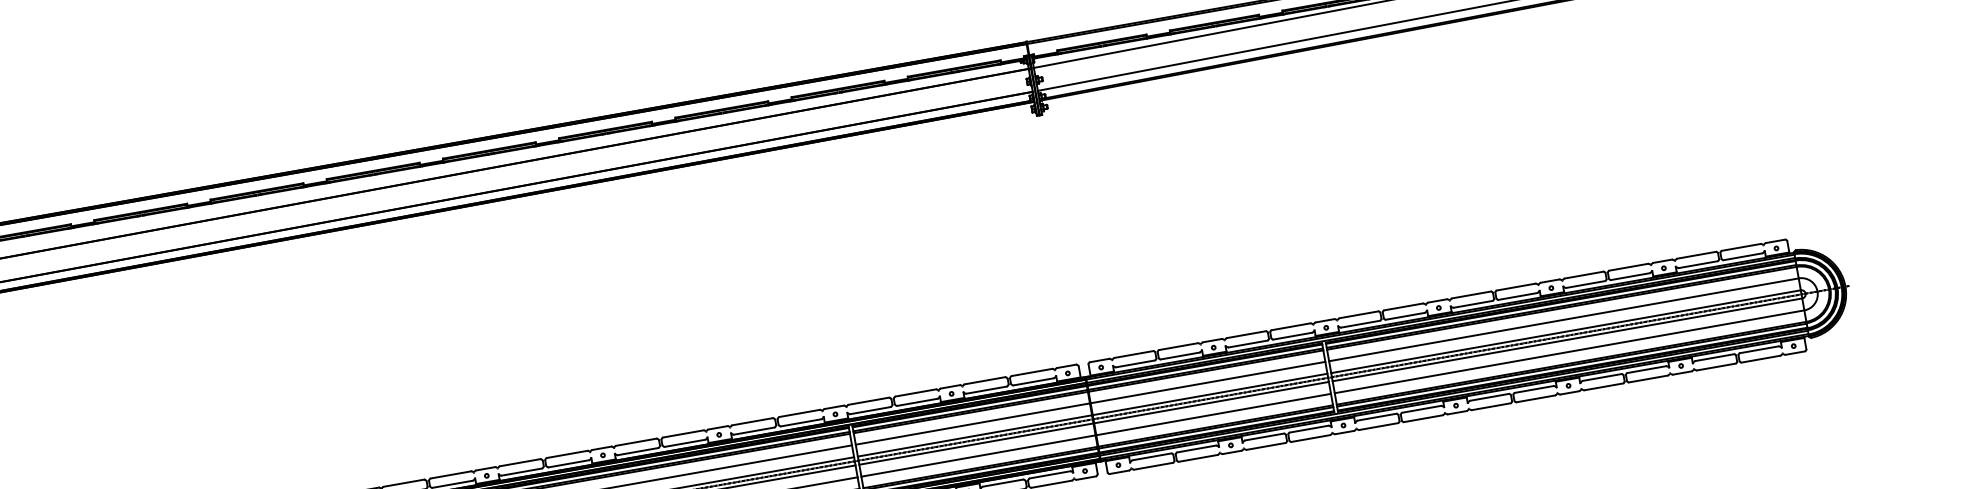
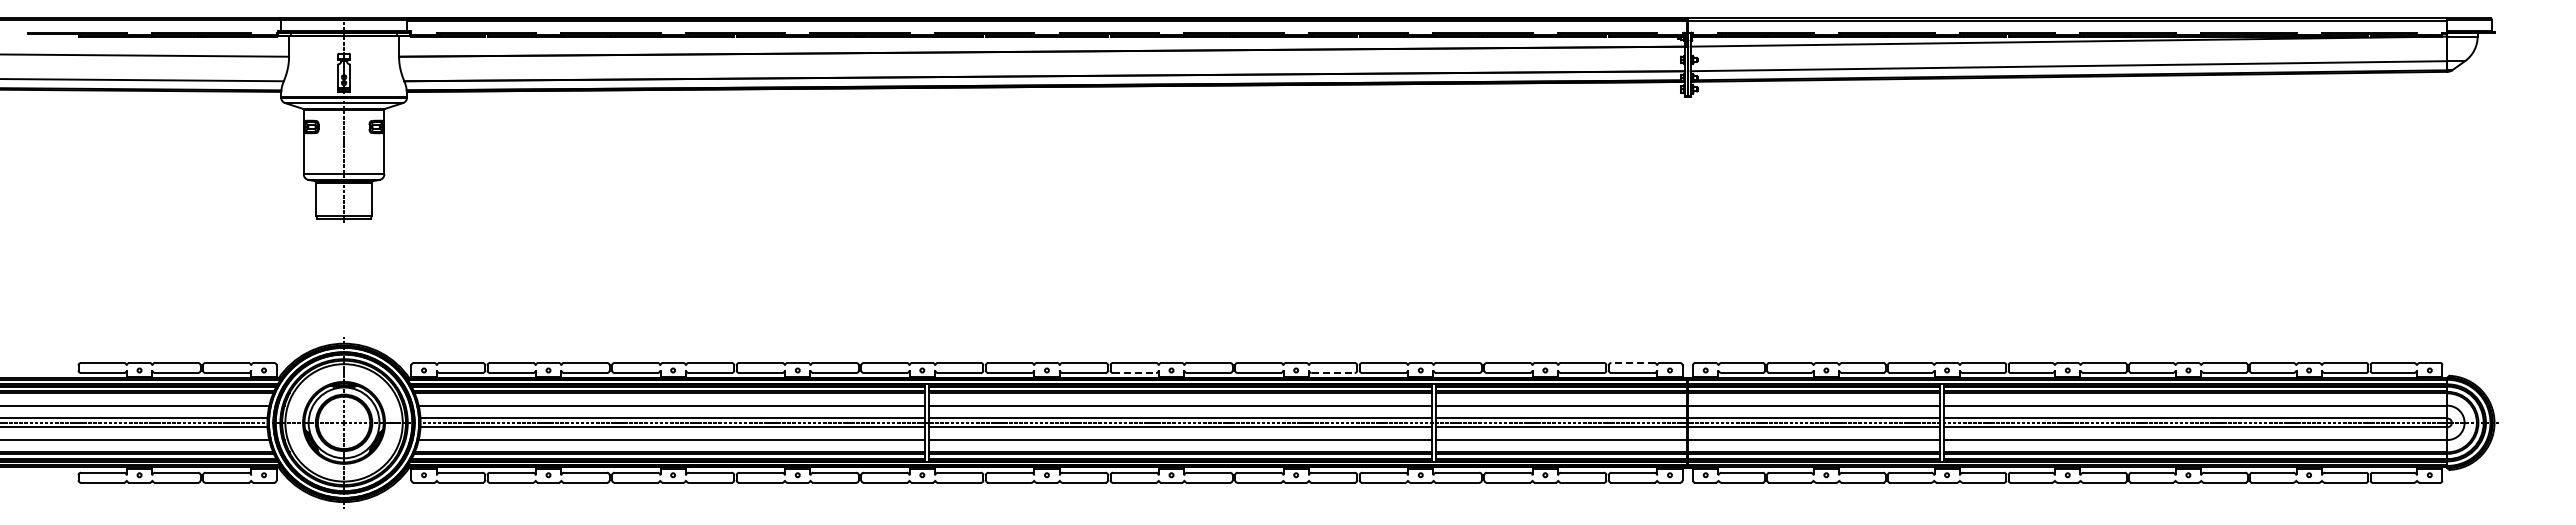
line: (1031, 372) -> (1632, 362), solid -> dashed
line: (754, 431) -> (1333, 373), solid -> dashed
line: (568, 464) -> (1134, 373), solid -> dashed

